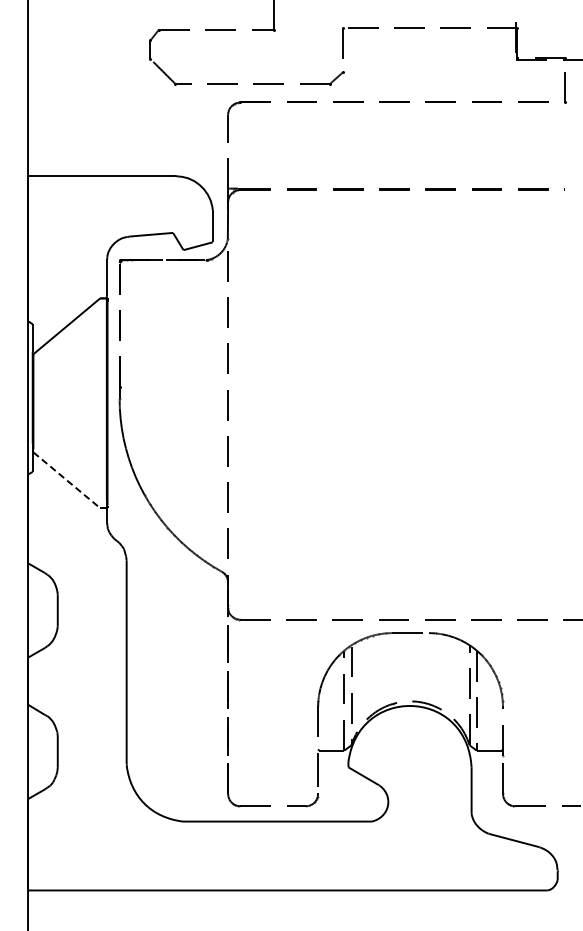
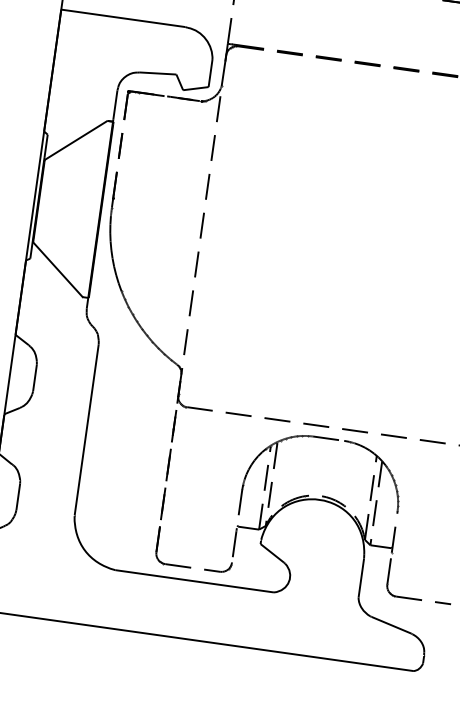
line: (66, 480) -> (57, 269), dashed -> solid

